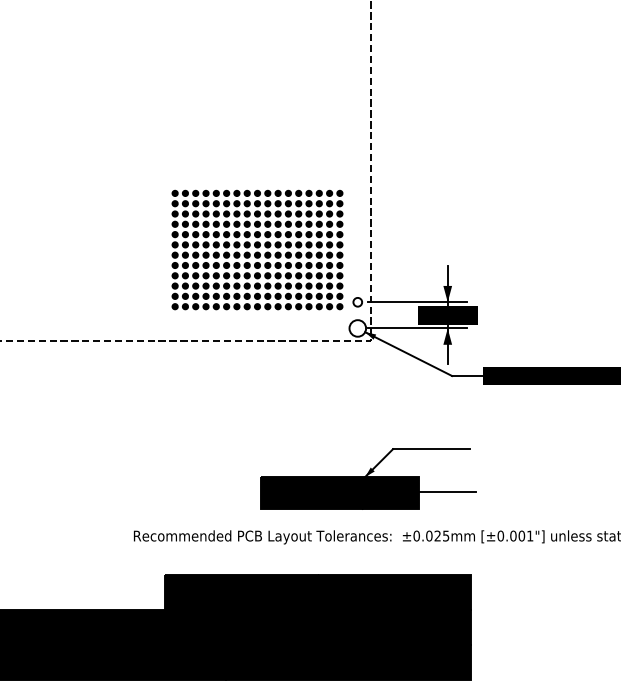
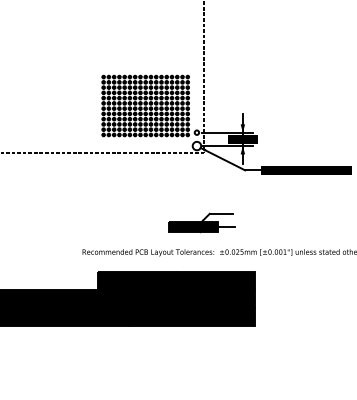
part: (366, 478) -> (201, 222), size x0.6

